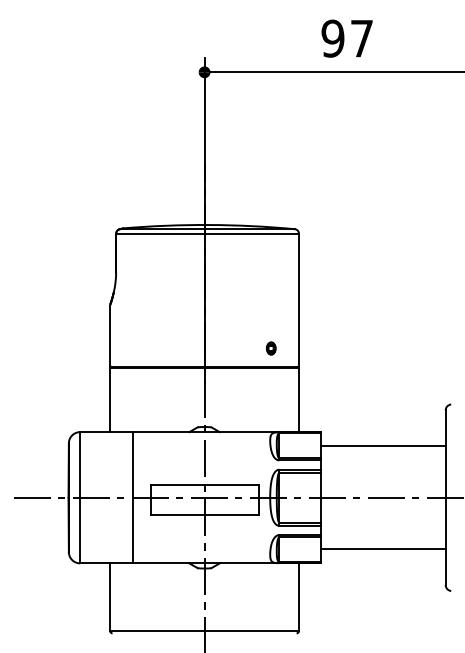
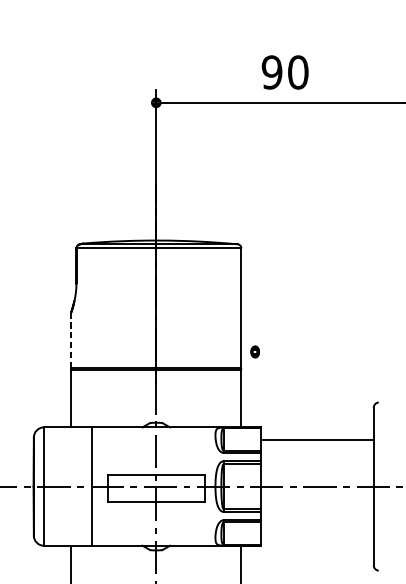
text: (361, 38) -> (297, 72), 97 -> 90
line: (110, 335) -> (71, 340), solid -> dashed
part: (270, 348) -> (254, 351), moved
line: (382, 549) -> (316, 533), removed

